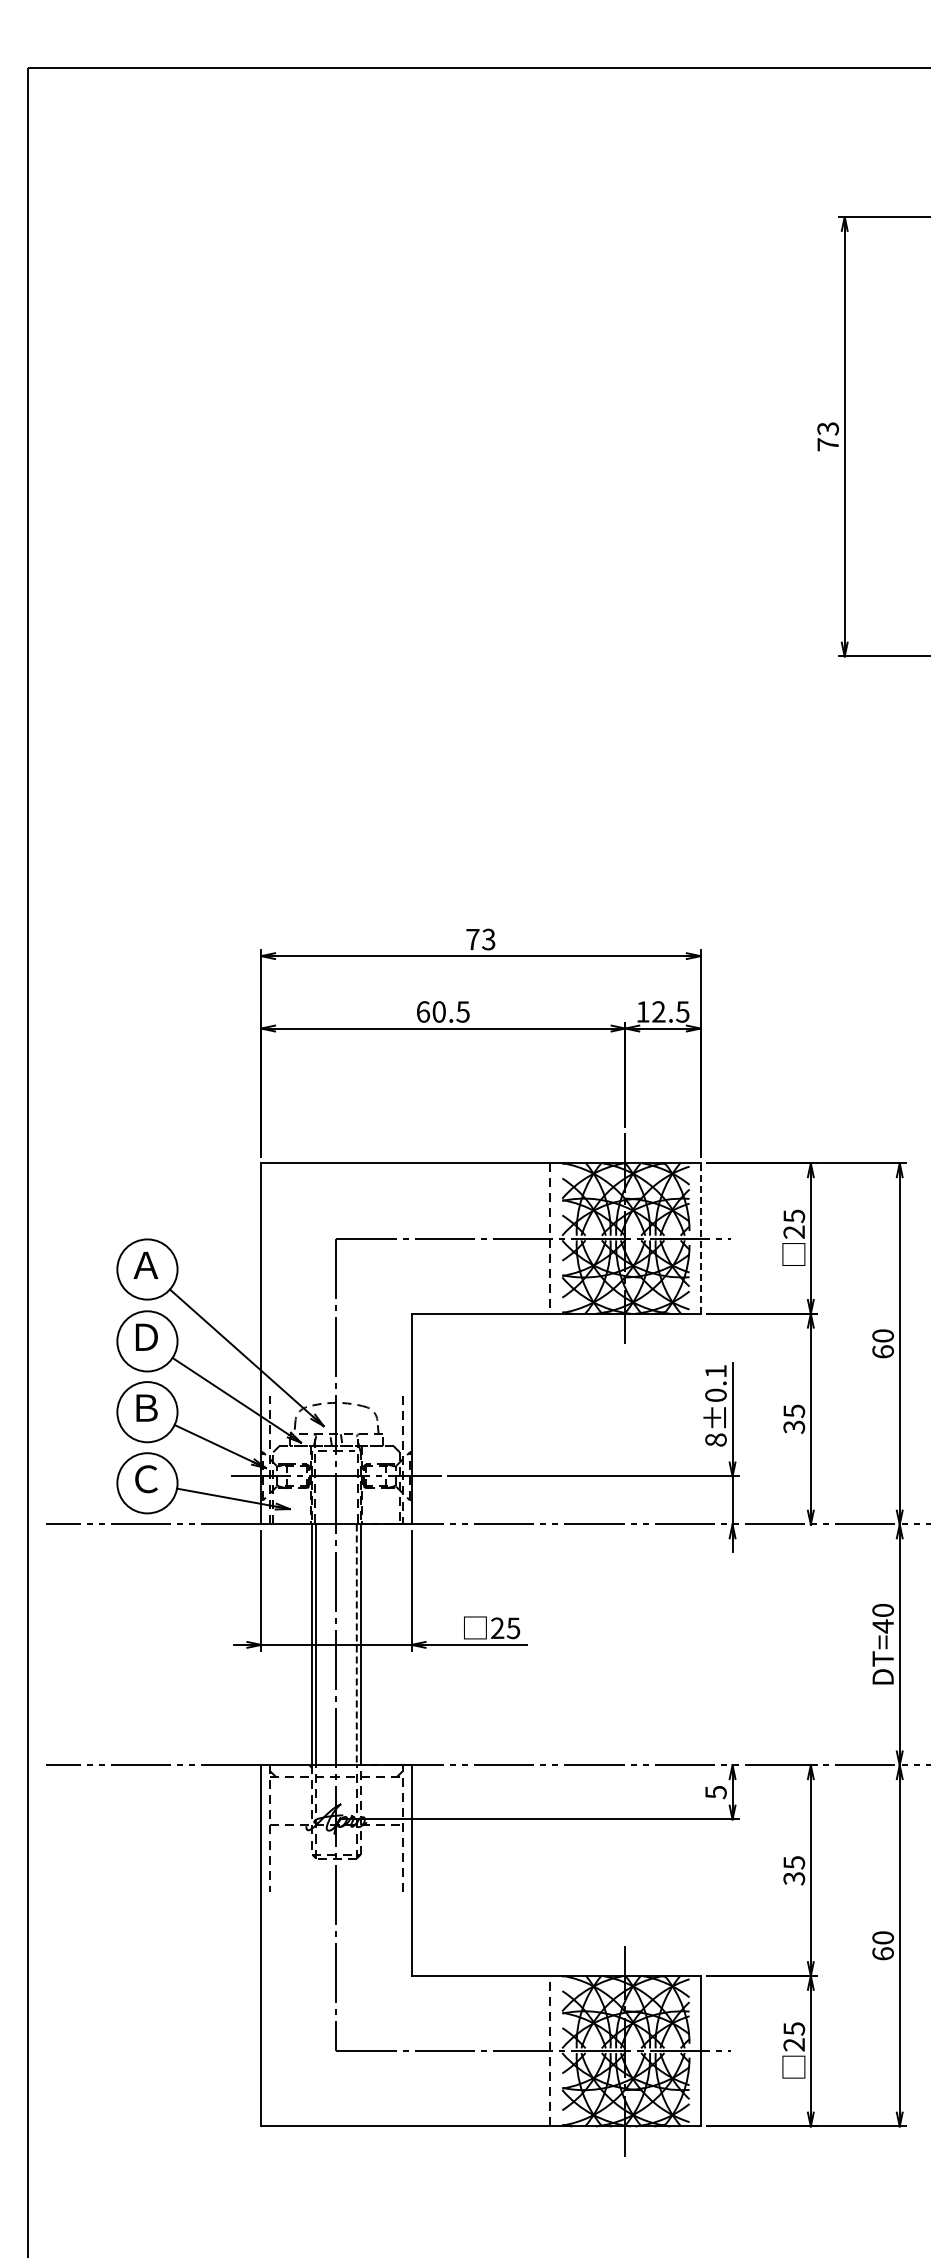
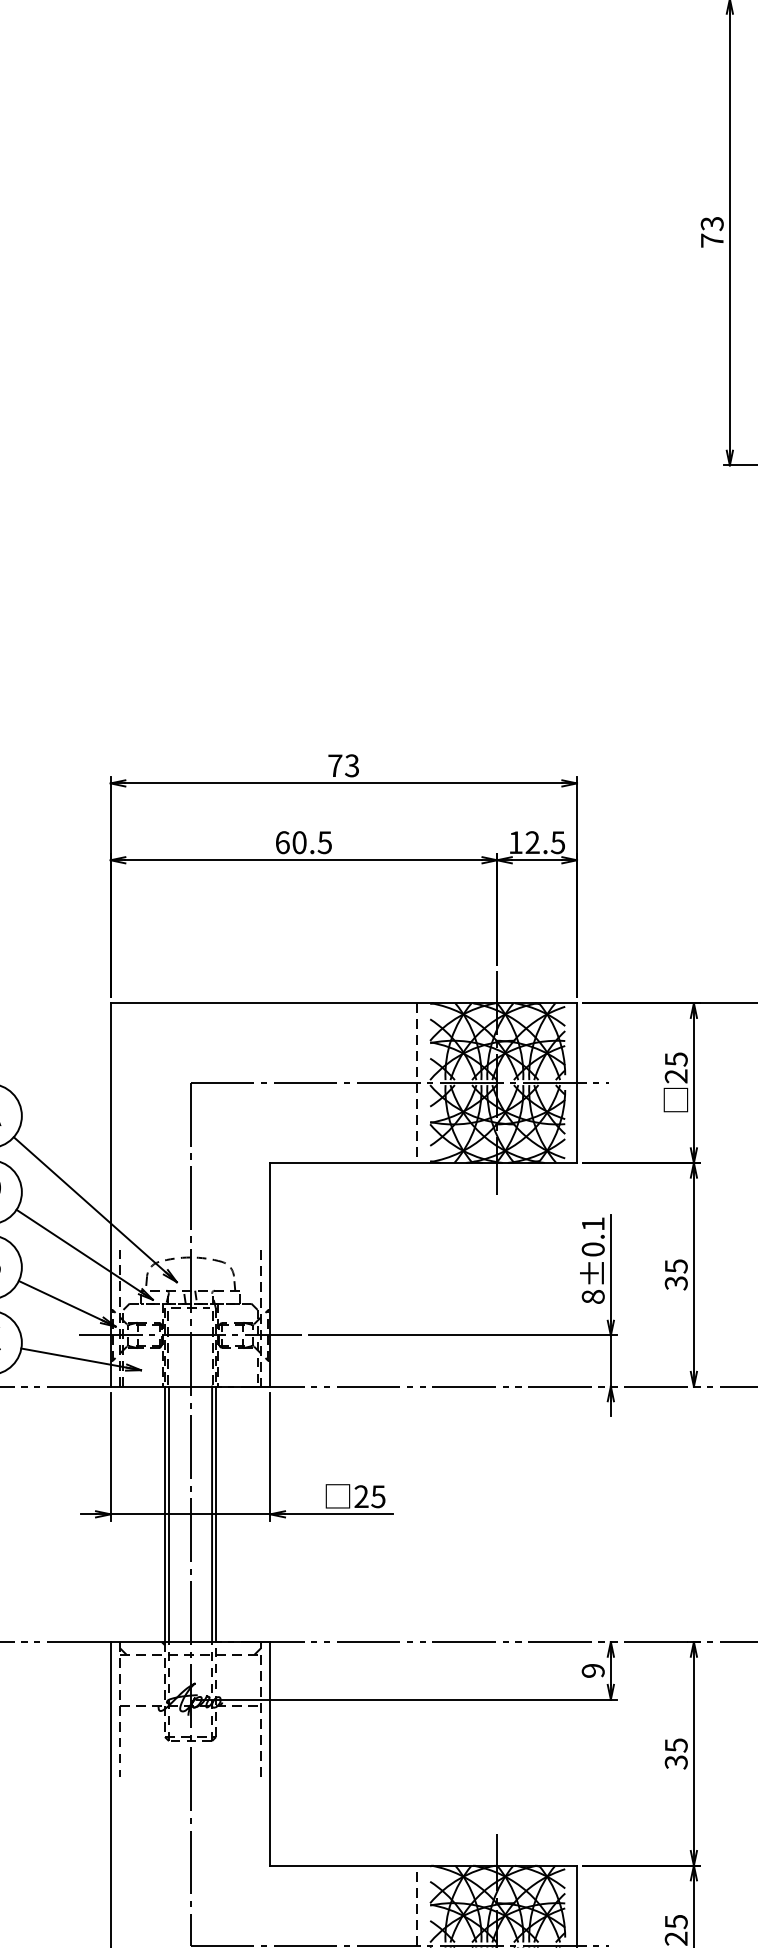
line: (700, 1238) -> (576, 1083), dashed -> solid
line: (356, 1645) -> (211, 1514), dashed -> solid
text: (715, 1792) -> (592, 1670), 5 -> 9

